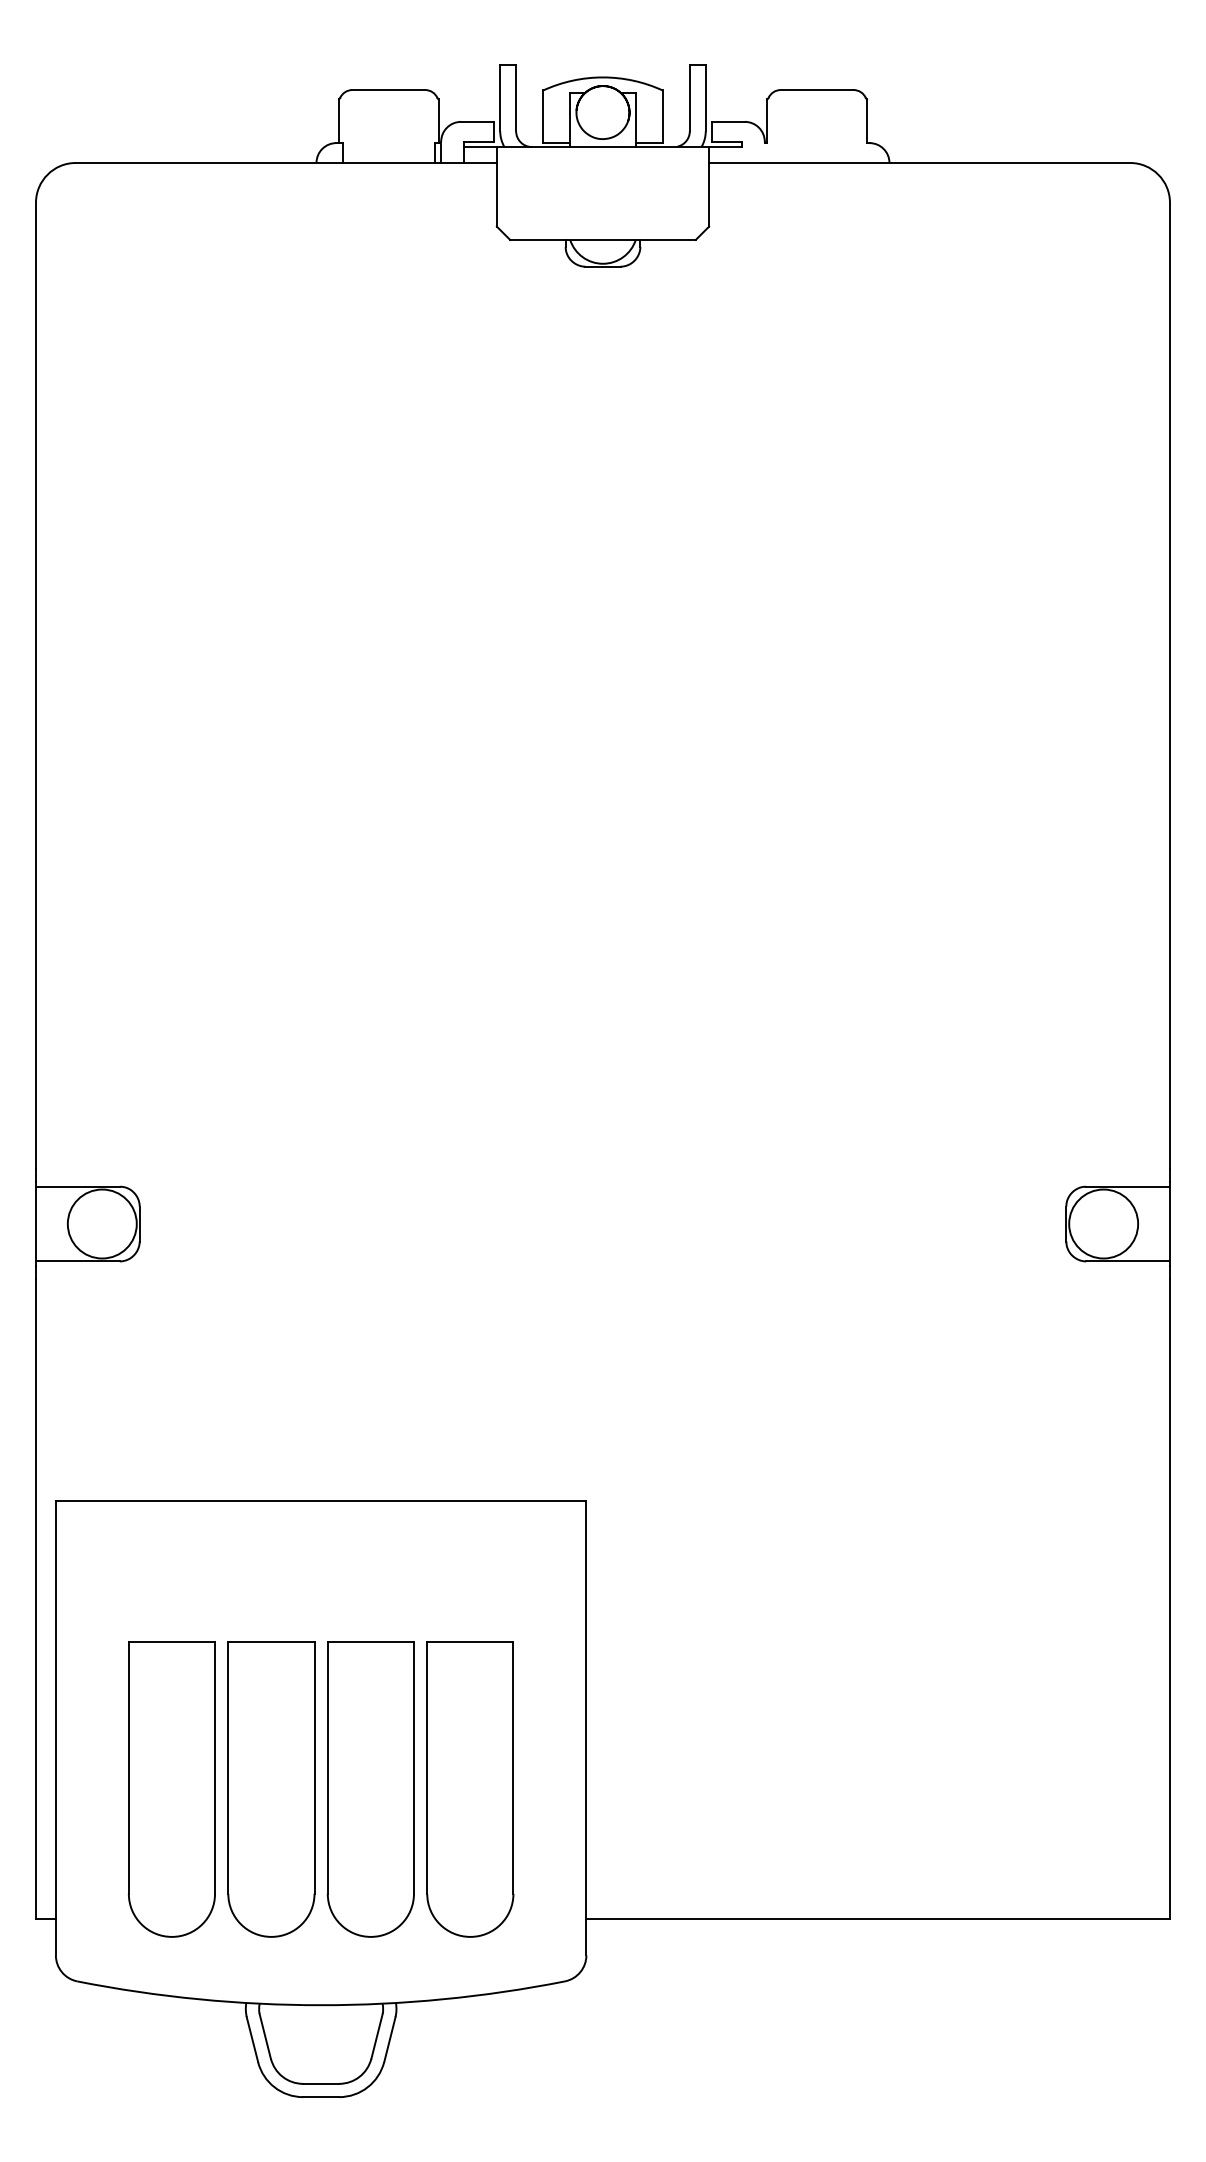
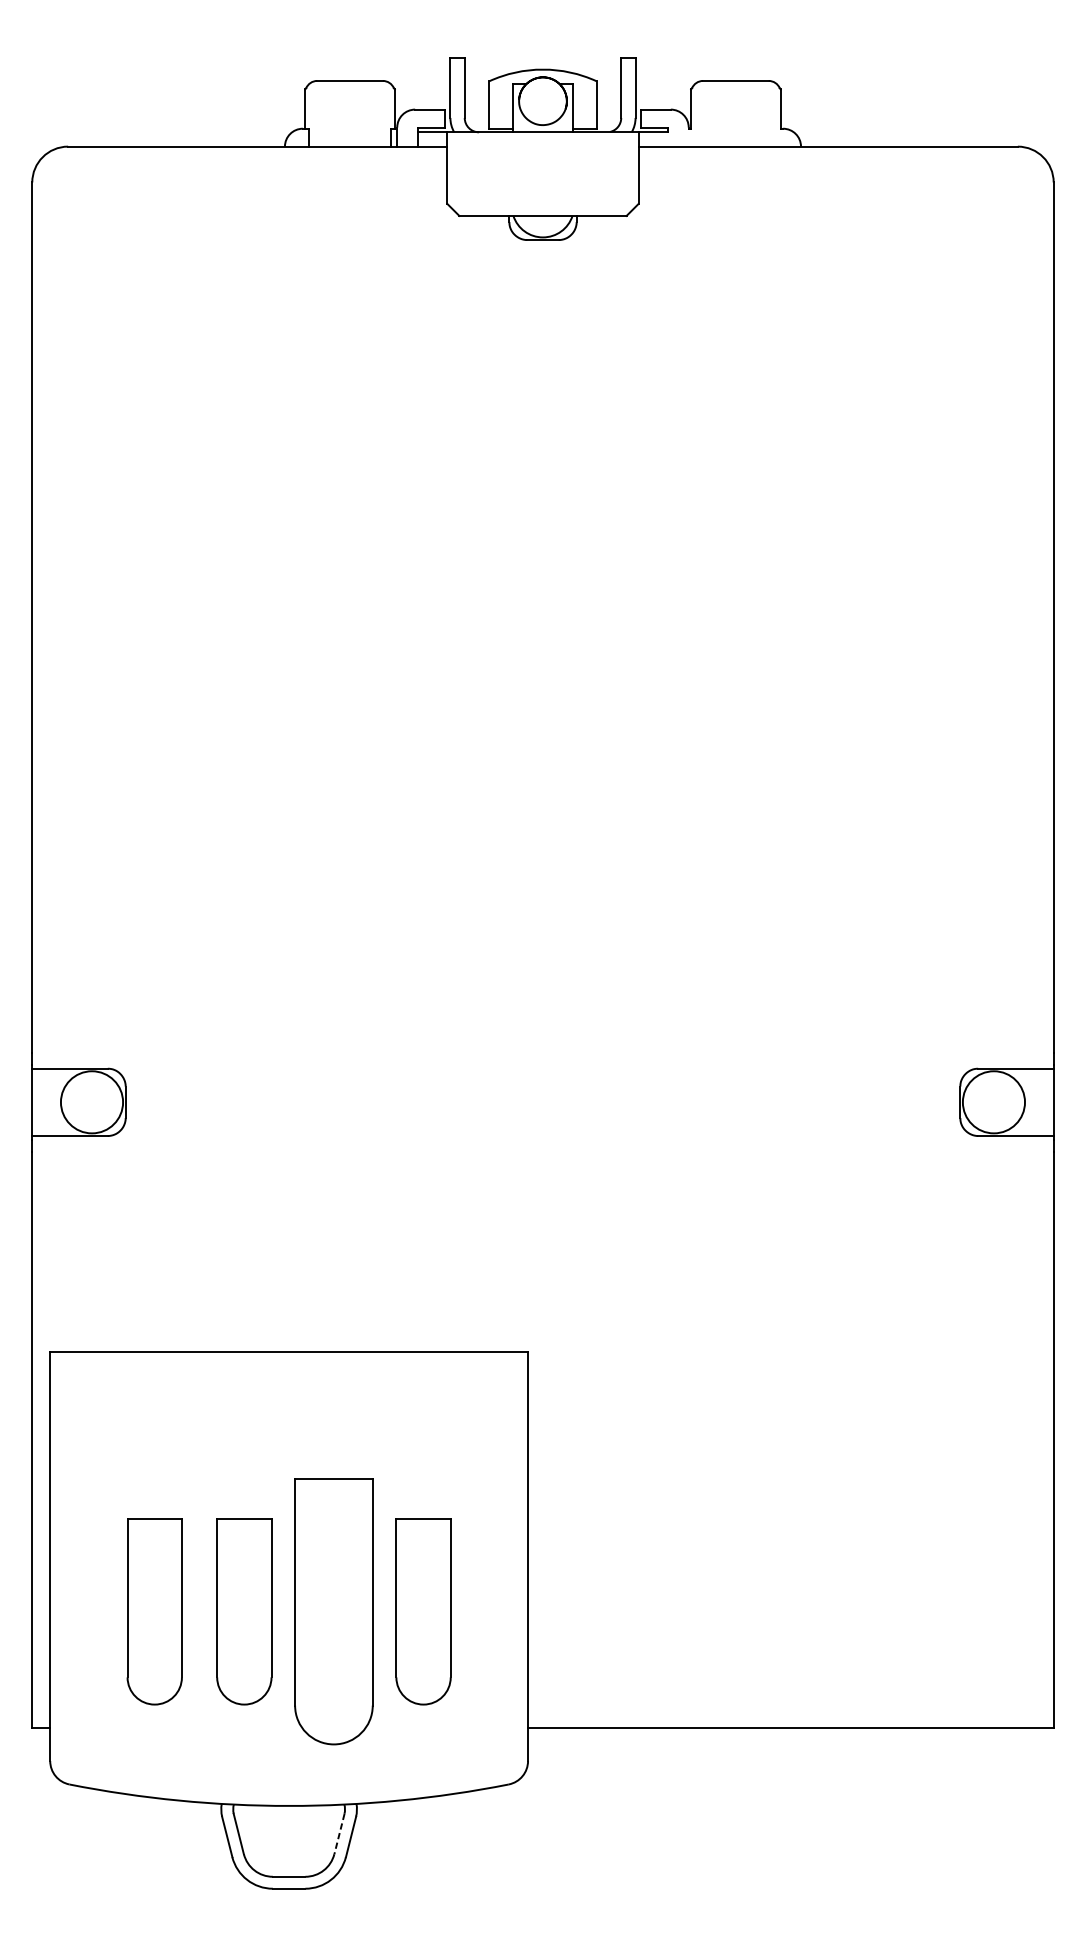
part: (171, 1789) -> (154, 1611), size x0.7
part: (271, 1789) -> (244, 1611), size x0.7
part: (470, 1789) -> (423, 1611), size x0.7
line: (376, 2036) -> (338, 1834), solid -> dashed

